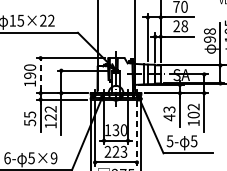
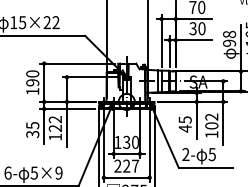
text: (180, 26) -> (197, 28), 28 -> 30
line: (40, 75) -> (44, 82), dashed -> solid
text: (168, 109) -> (184, 119), 43 -> 45
text: (29, 122) -> (32, 133), 55 -> 35
line: (136, 133) -> (149, 145), dashed -> solid
text: (169, 141) -> (185, 154), 5- -> 2-
text: (124, 151) -> (135, 165), 223 -> 227

